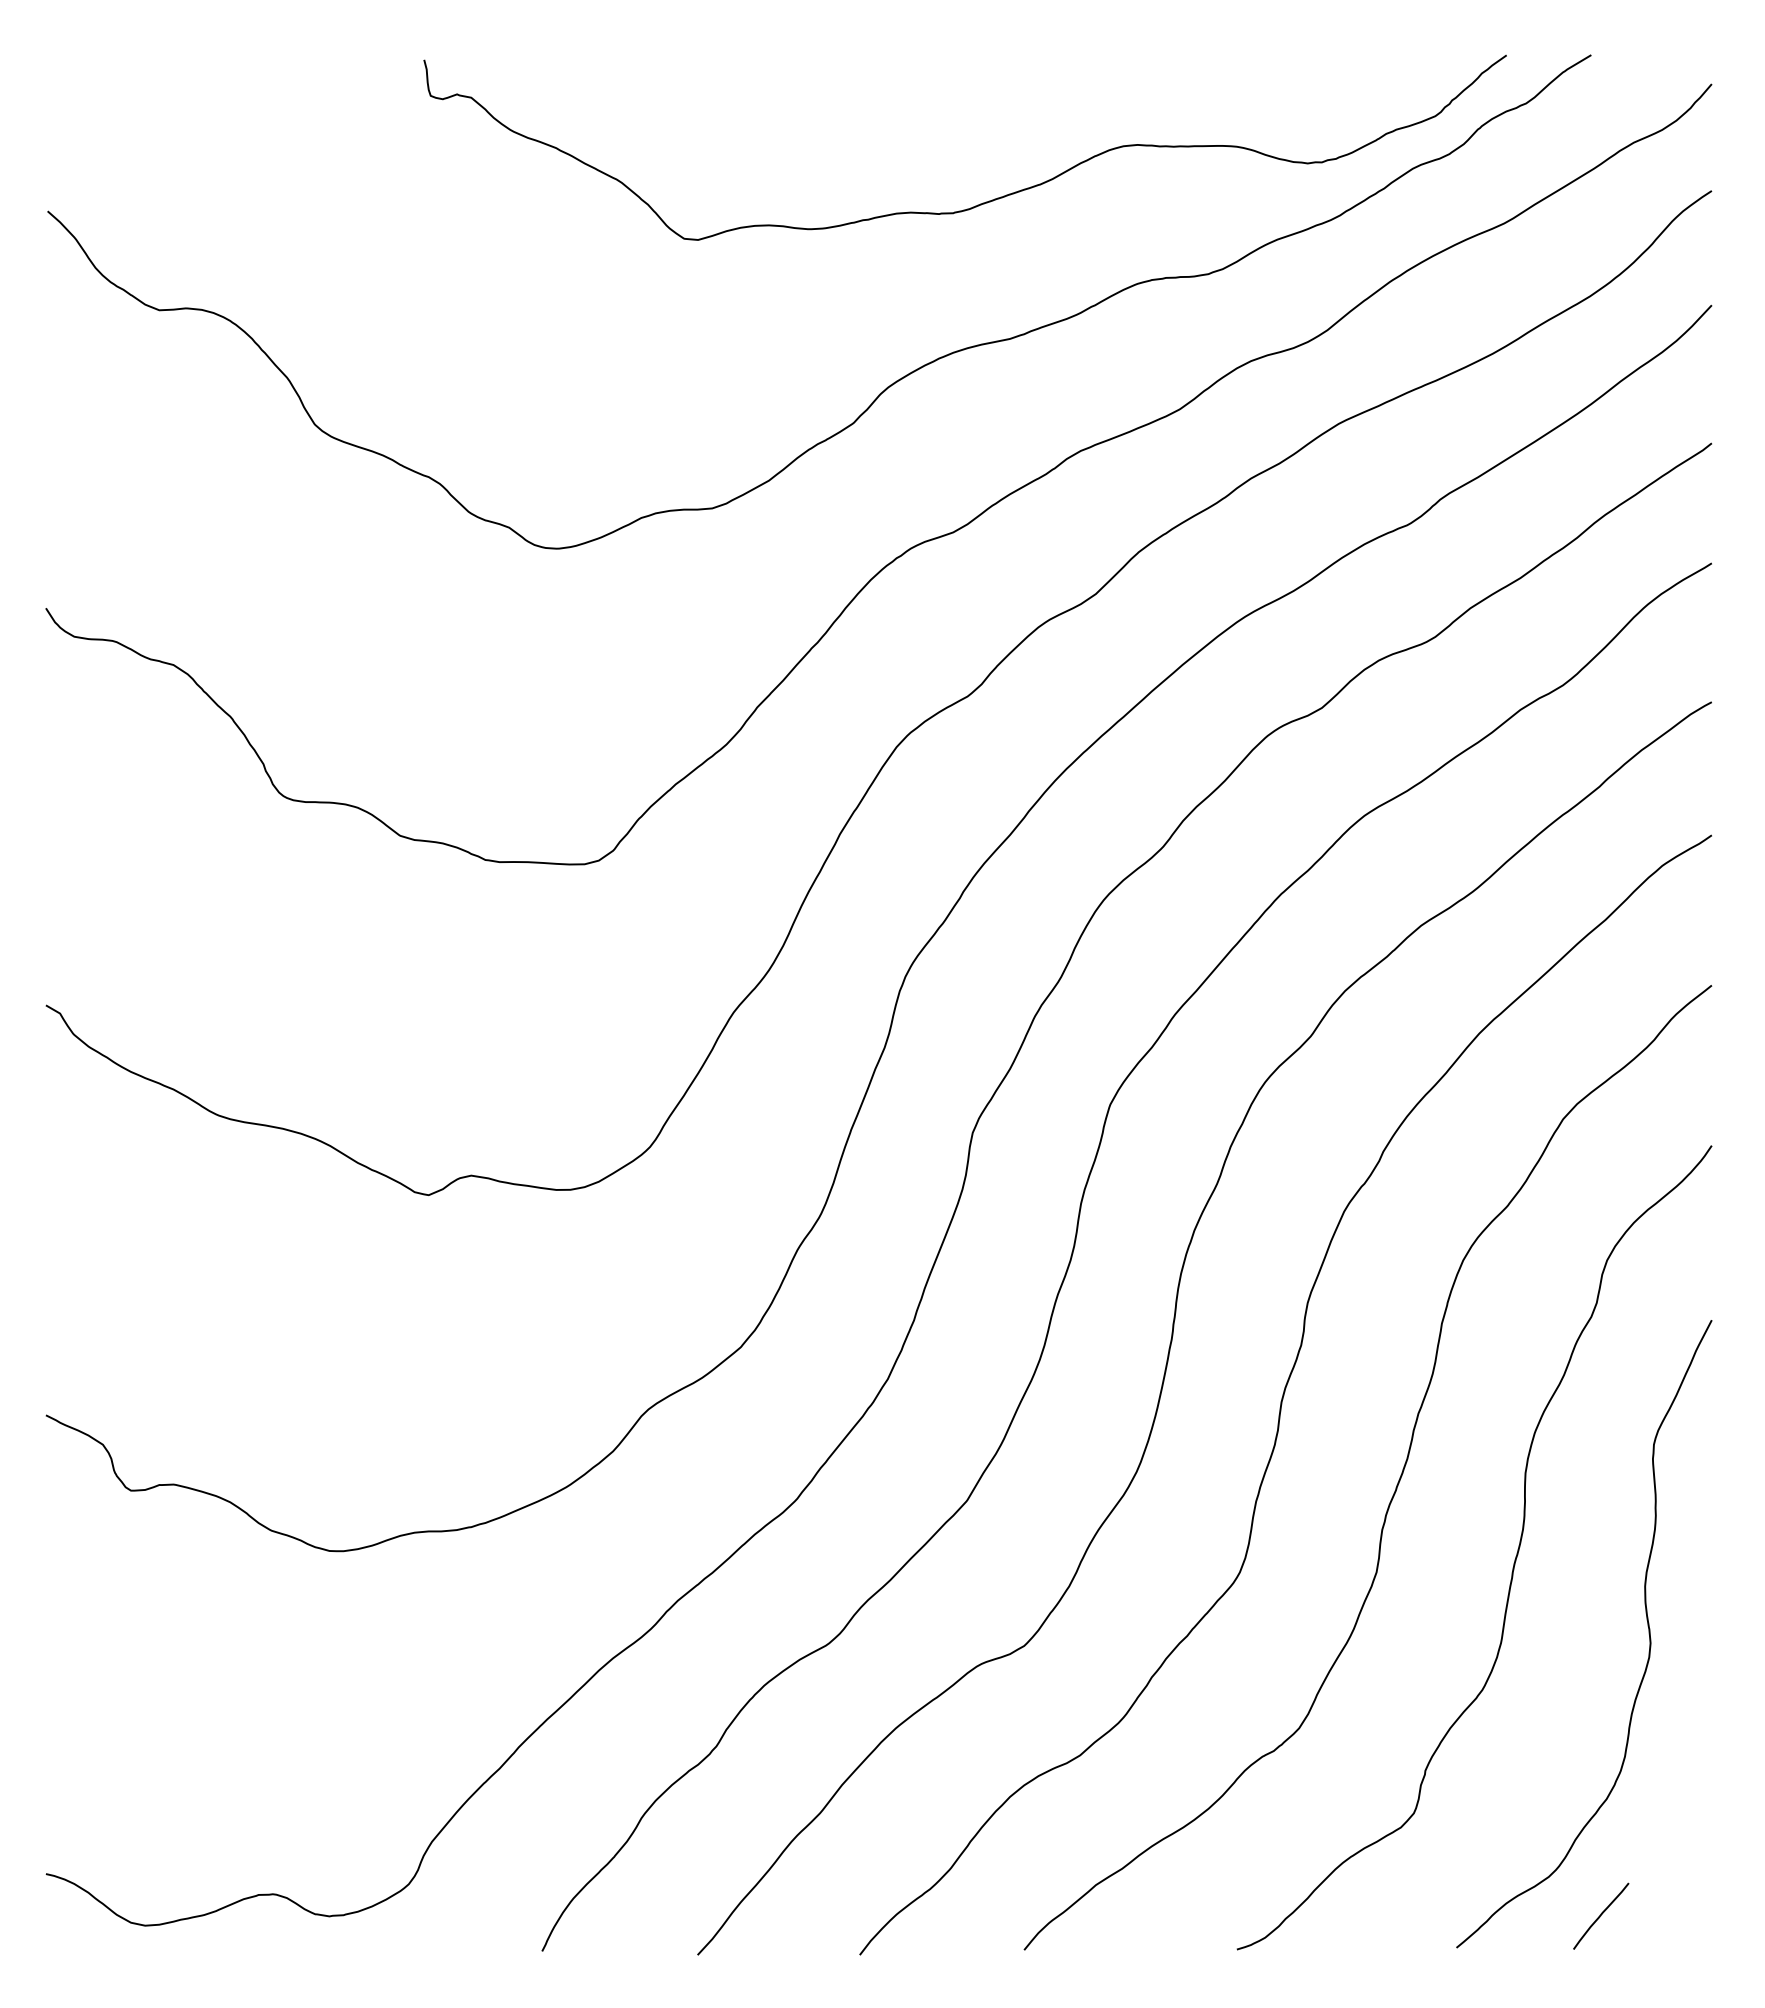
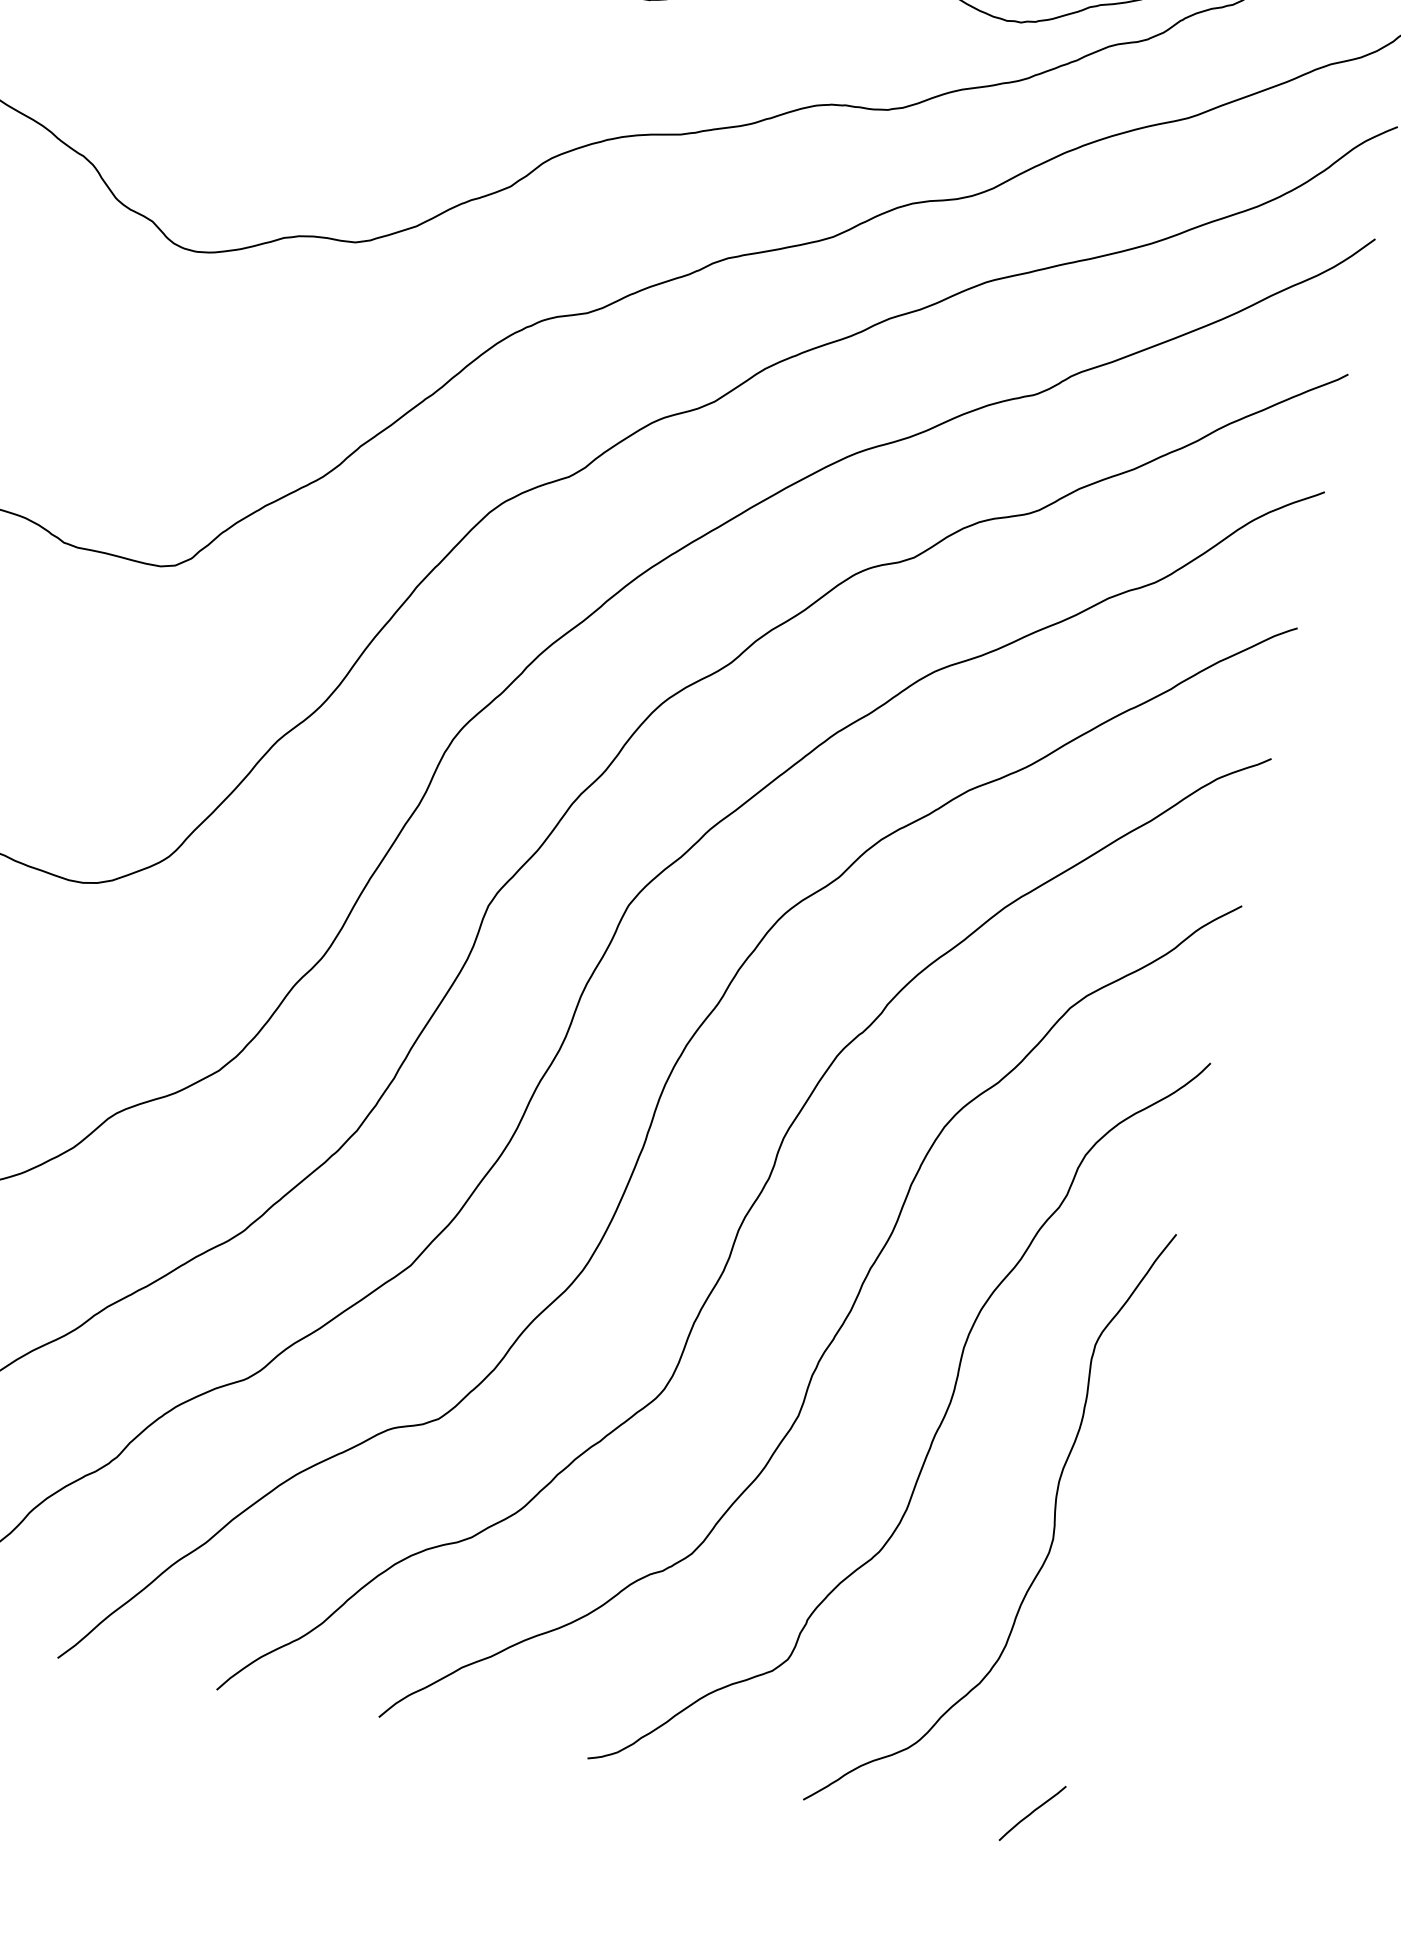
curve: (1601, 1915) -> (1033, 1812), moved

